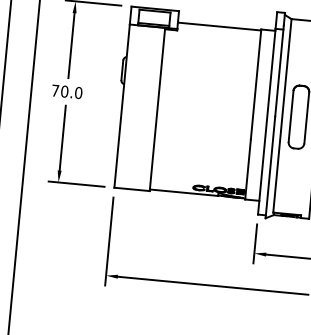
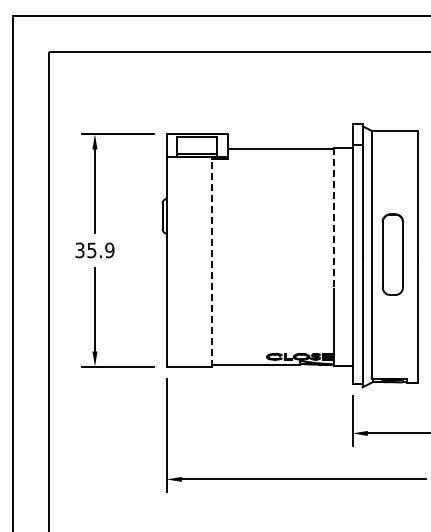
line: (256, 84) -> (334, 218), solid -> dashed
text: (66, 91) -> (94, 250), 70.0 -> 35.9
line: (157, 109) -> (211, 261), solid -> dashed

